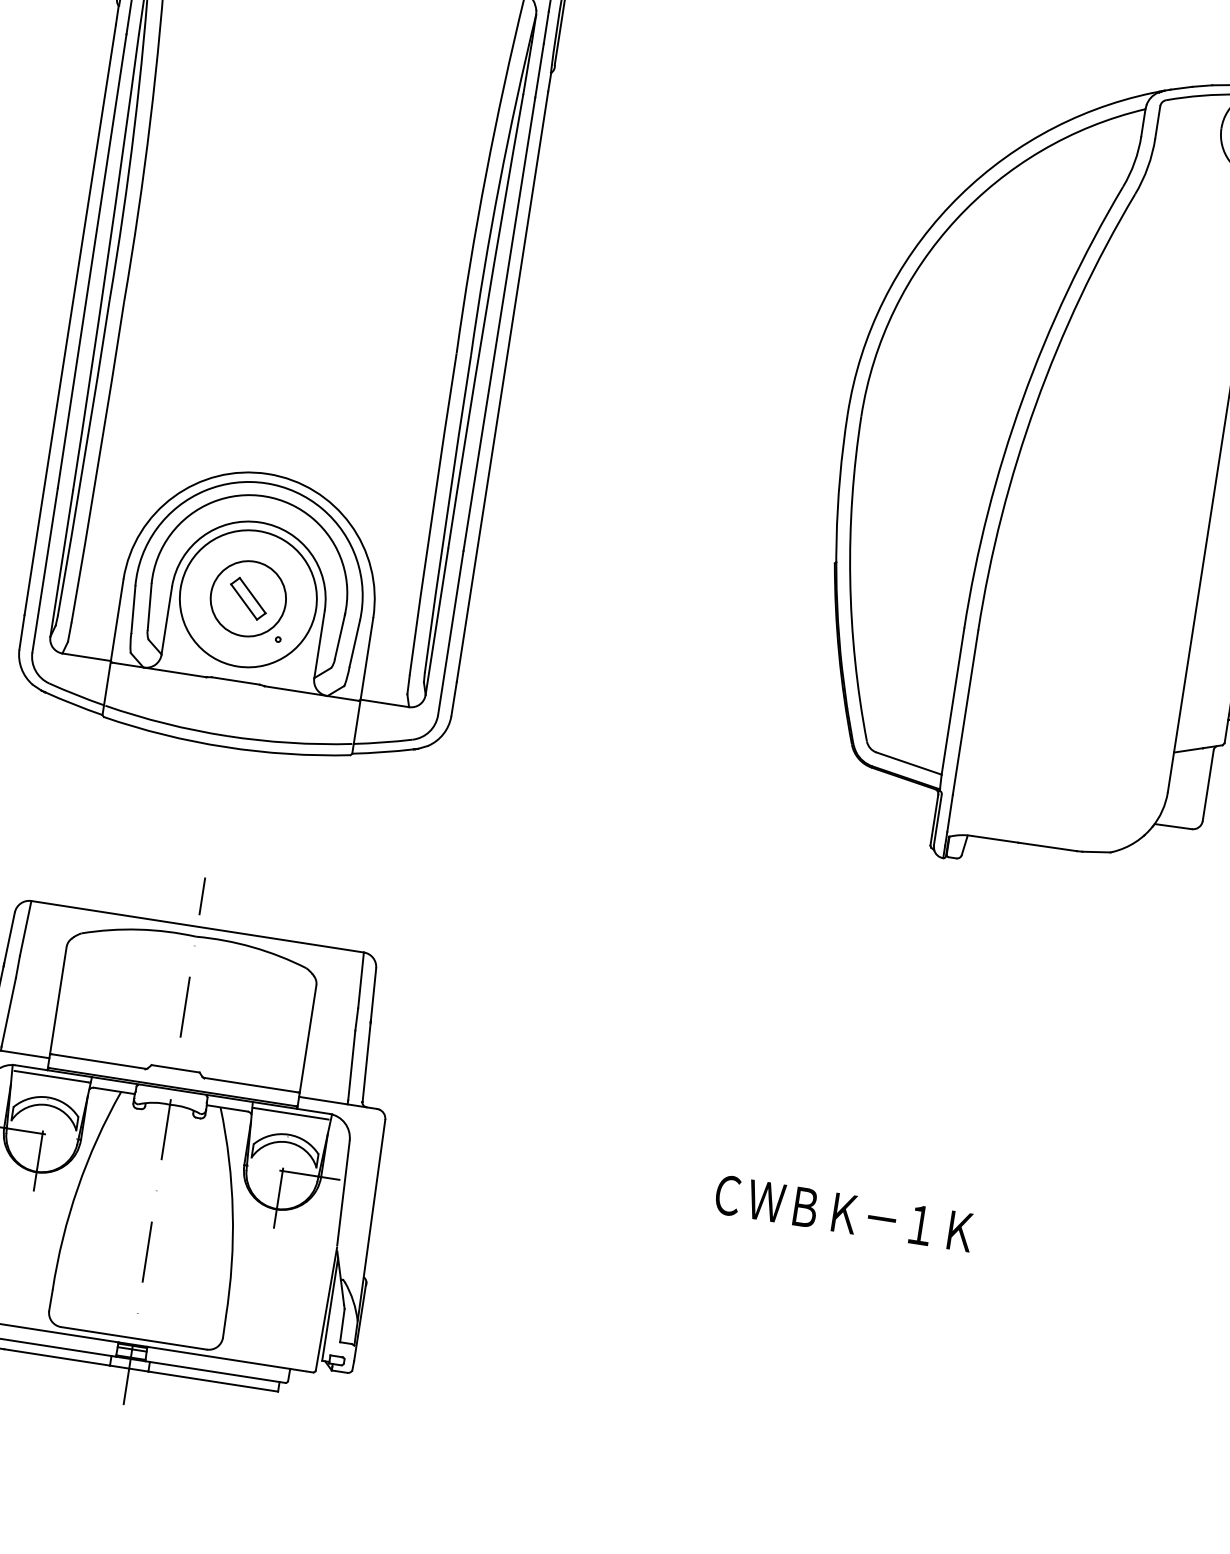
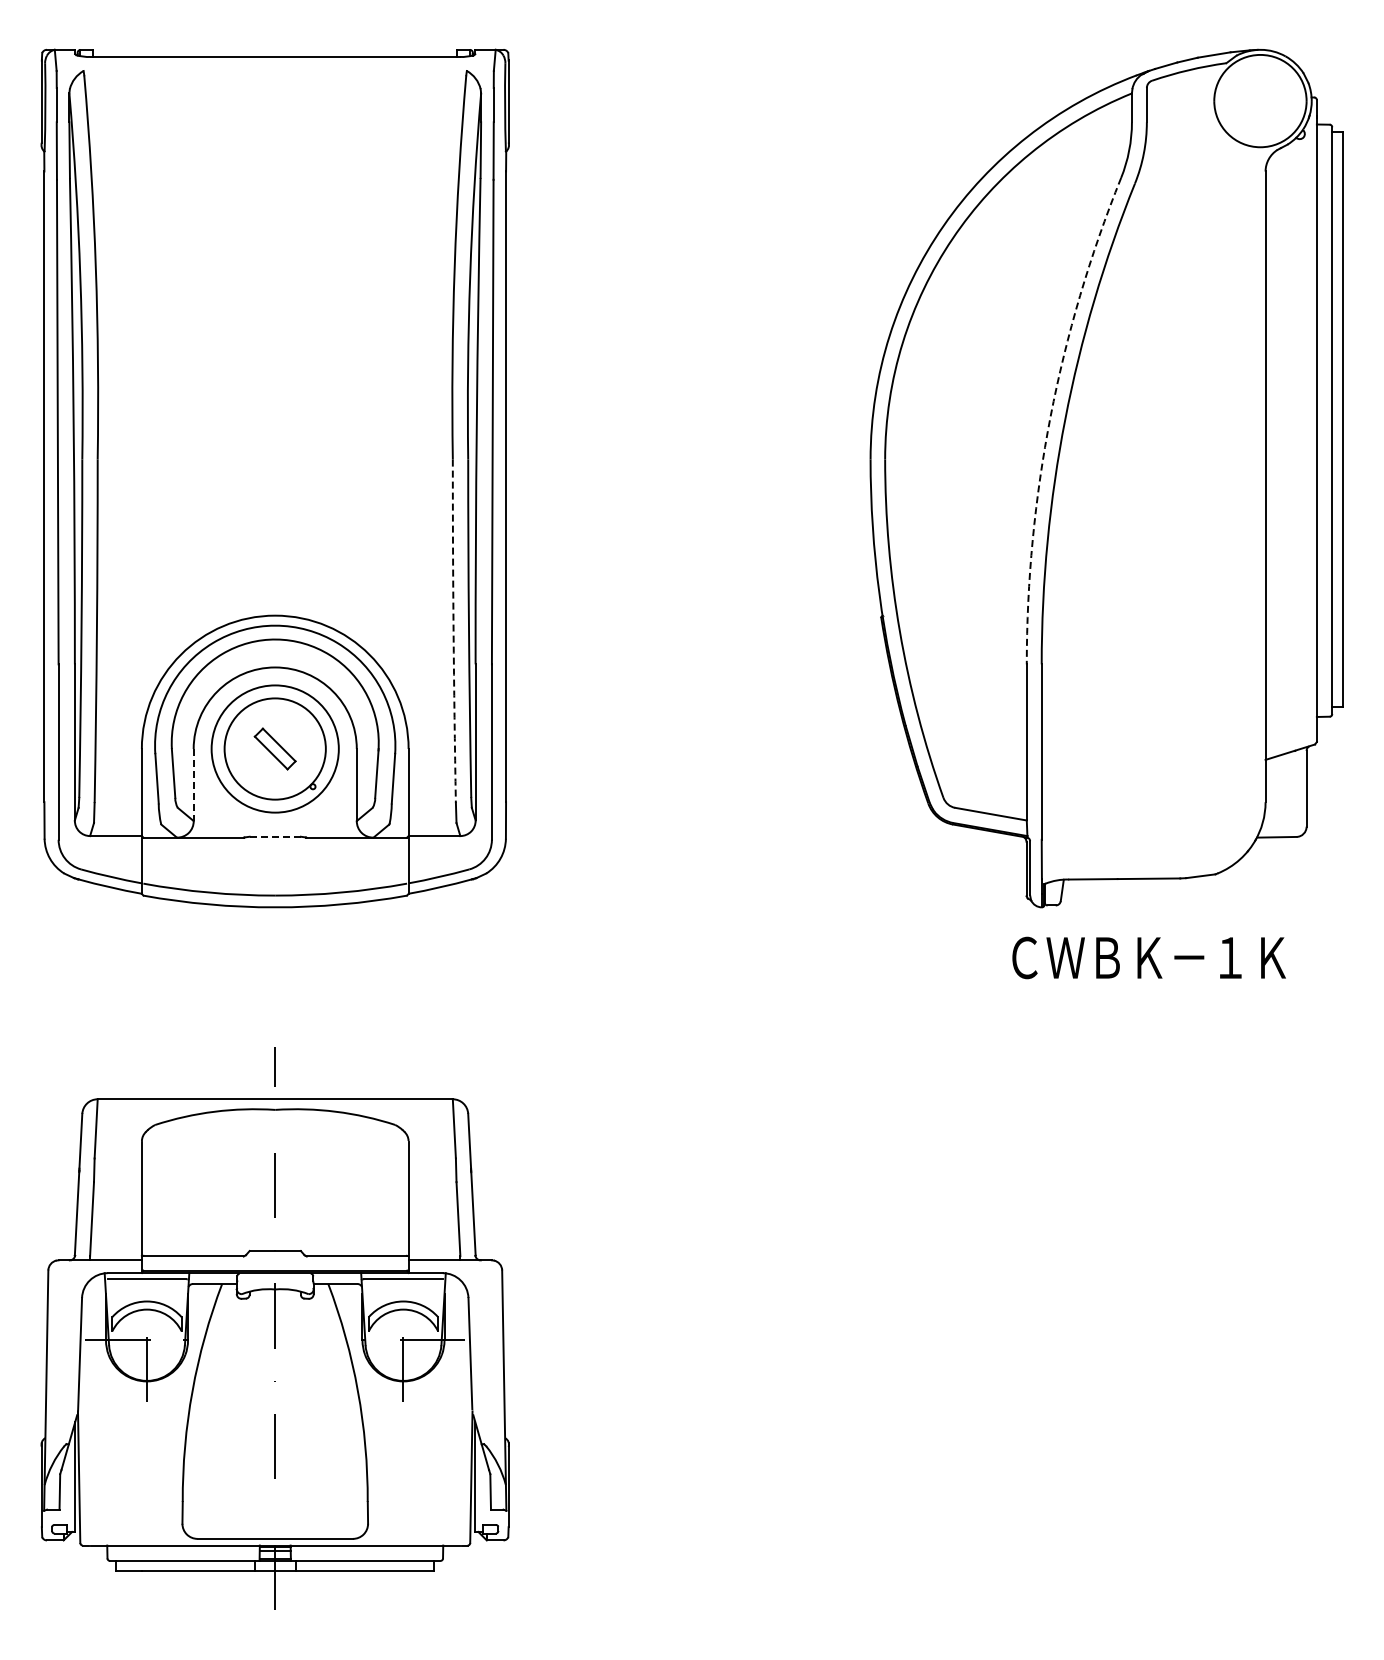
arc: (1022, 399) -> (1050, 416), solid -> dashed
arc: (432, 514) -> (453, 631), solid -> dashed
circle: (247, 598) -> (274, 748), size x0.7
circle: (248, 598) -> (275, 748), size x1.6
line: (166, 621) -> (193, 785), solid -> dashed
line: (235, 680) -> (275, 836), solid -> dashed
text: (843, 1212) -> (1148, 957), moved

